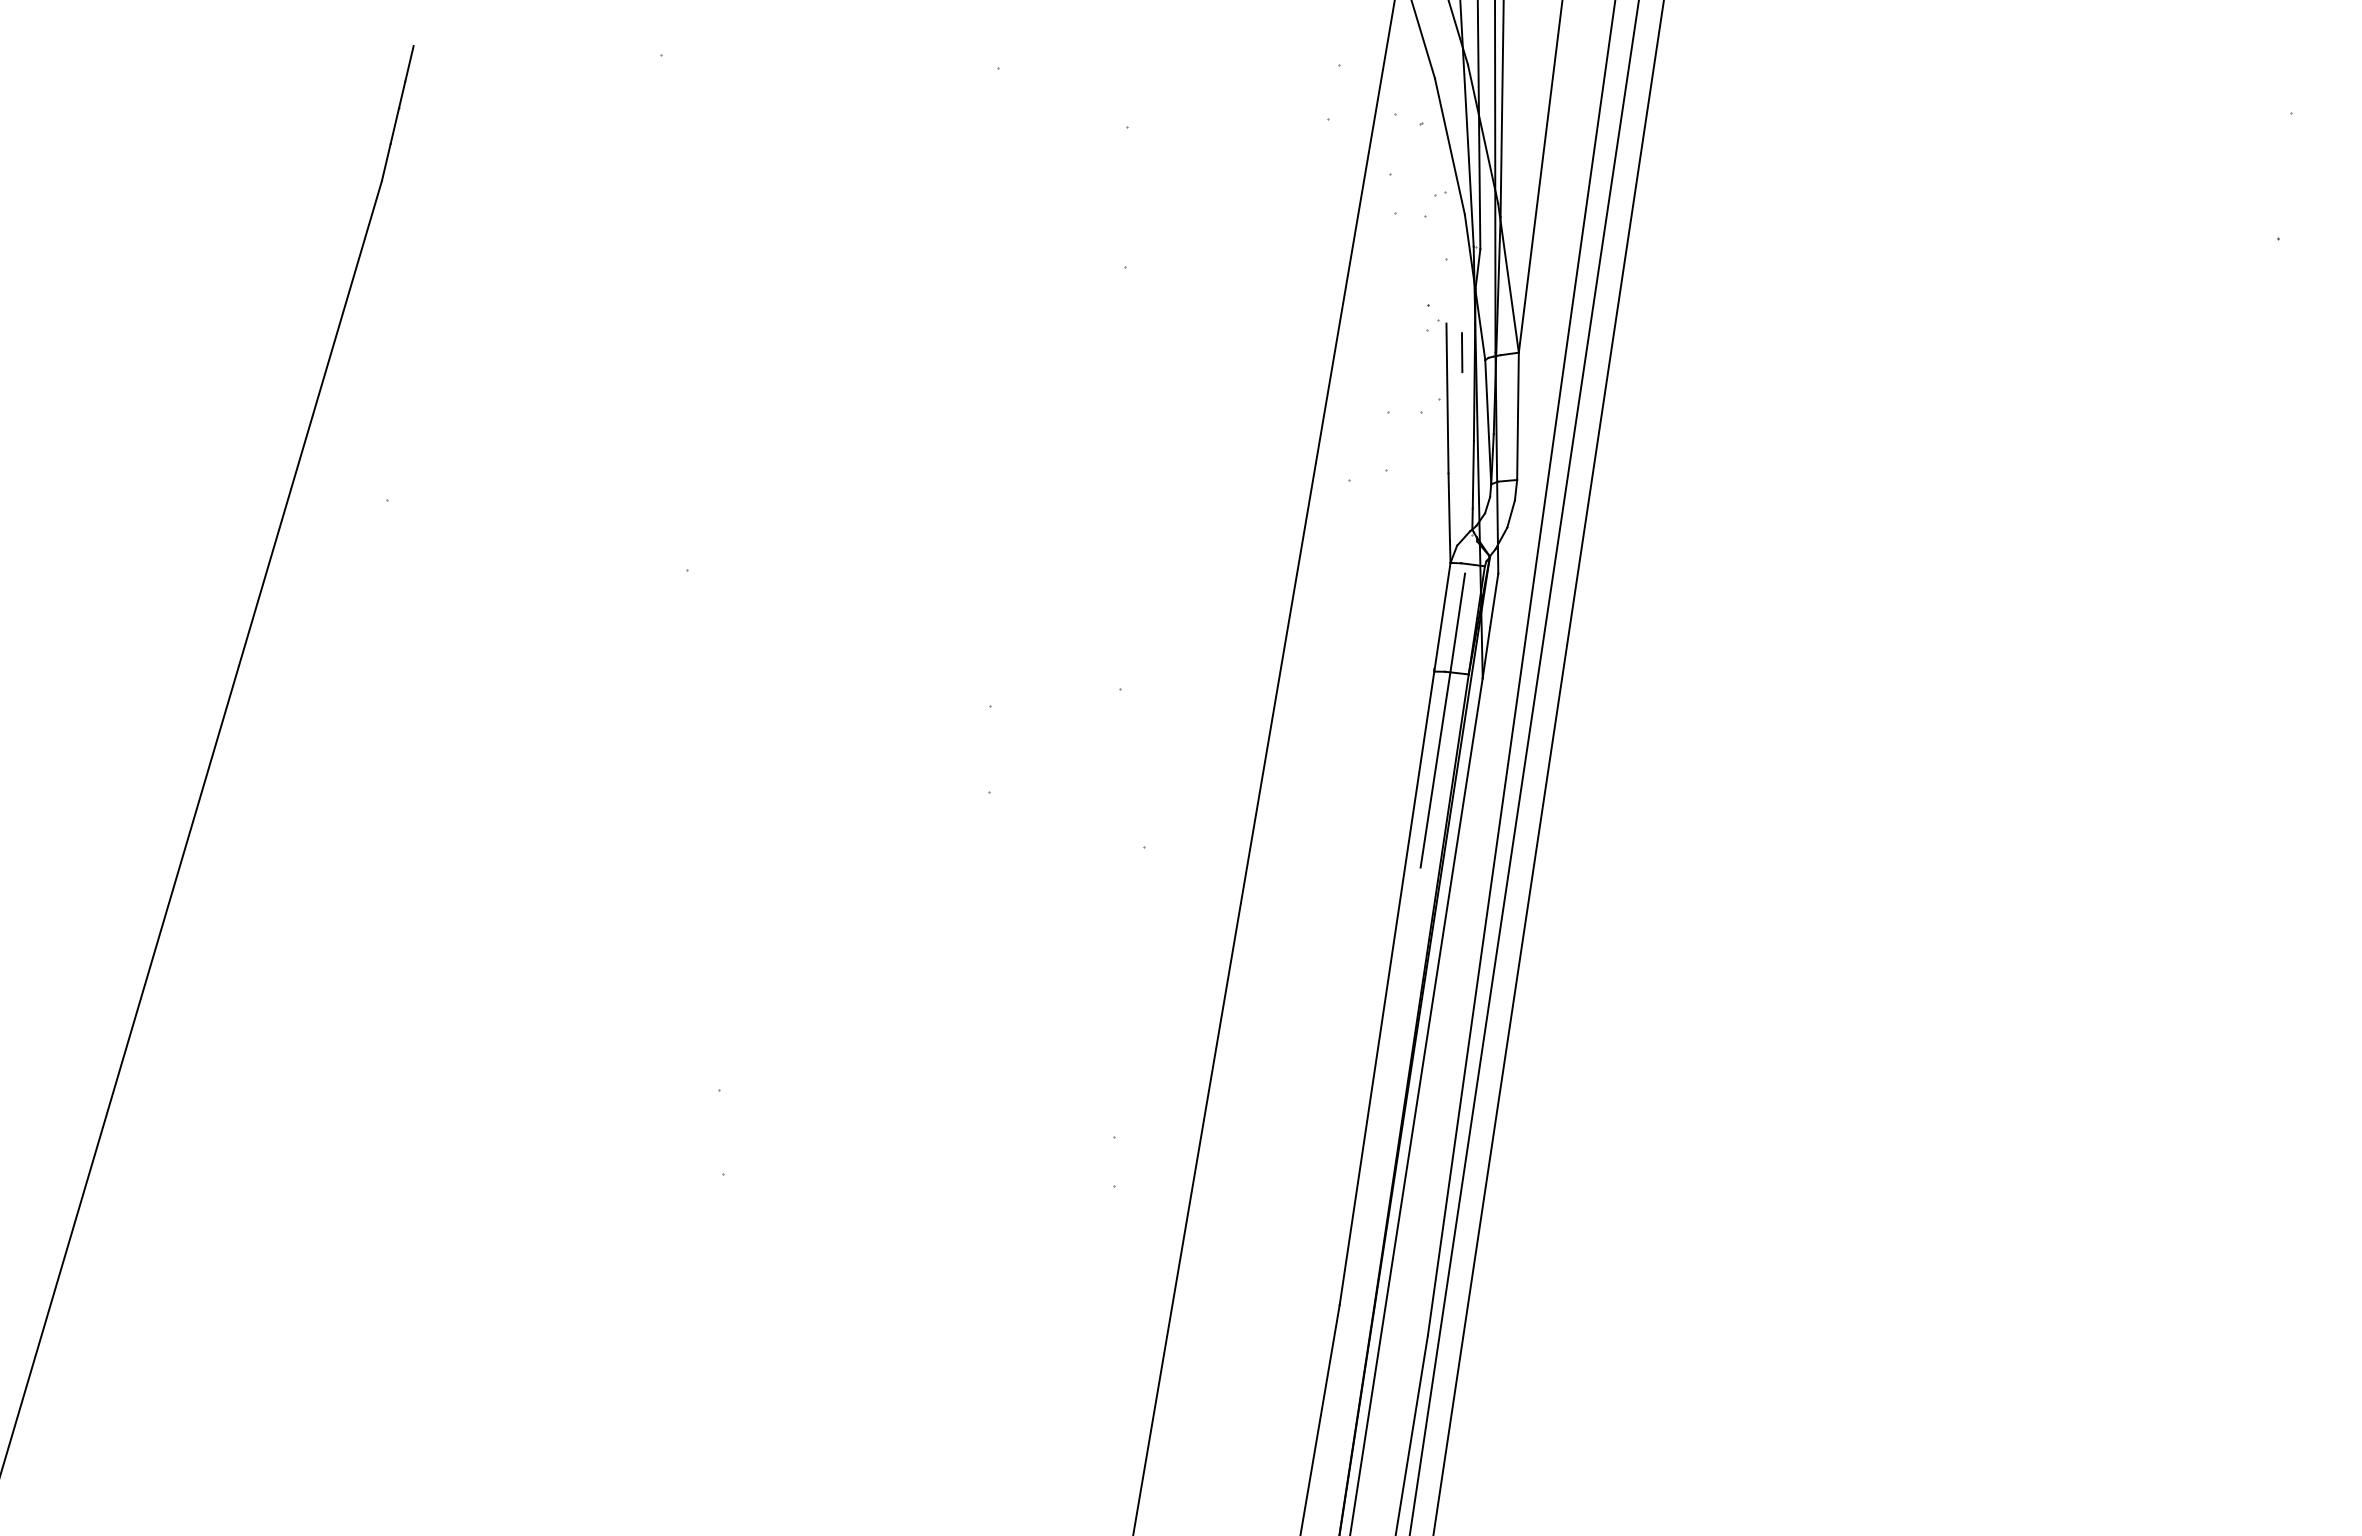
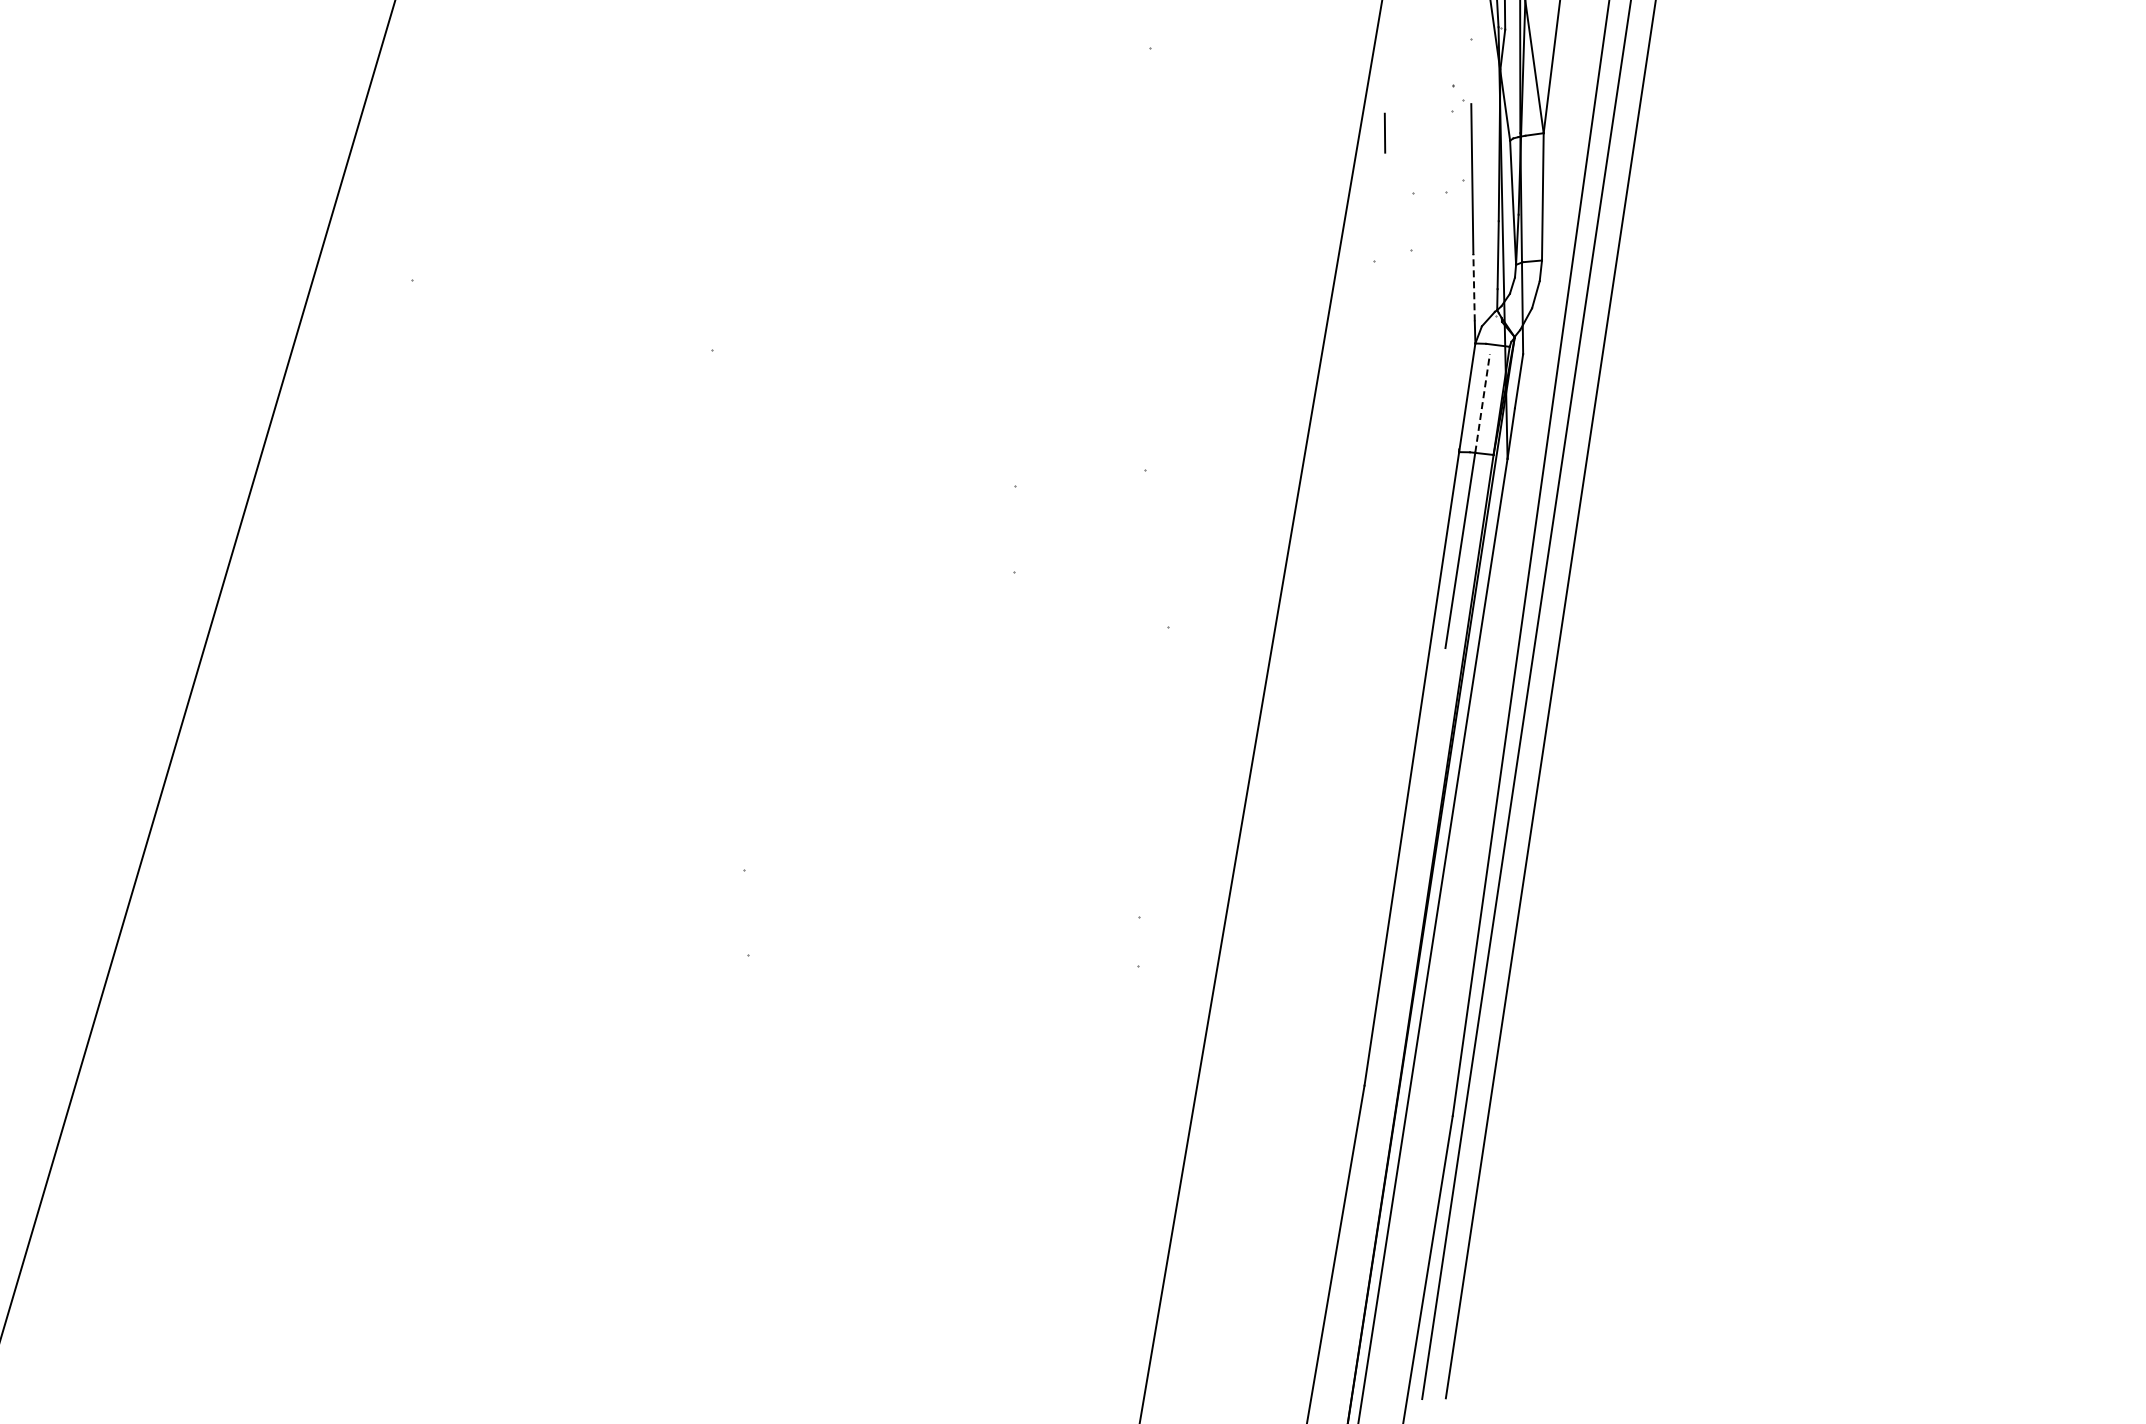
line: (1462, 352) -> (1385, 133), moved
line: (1449, 507) -> (1474, 288), solid -> dashed
line: (1457, 622) -> (1482, 403), solid -> dashed

